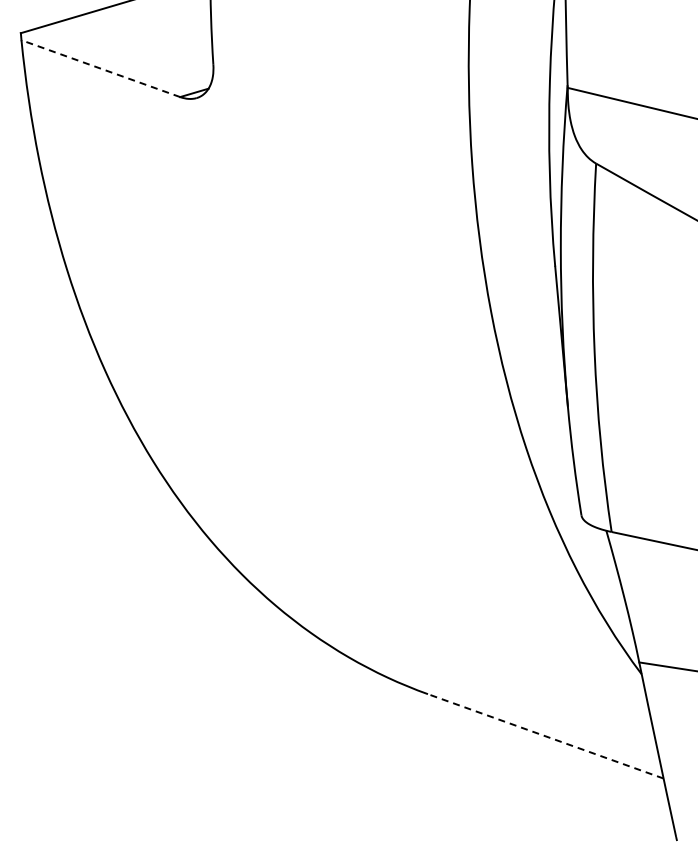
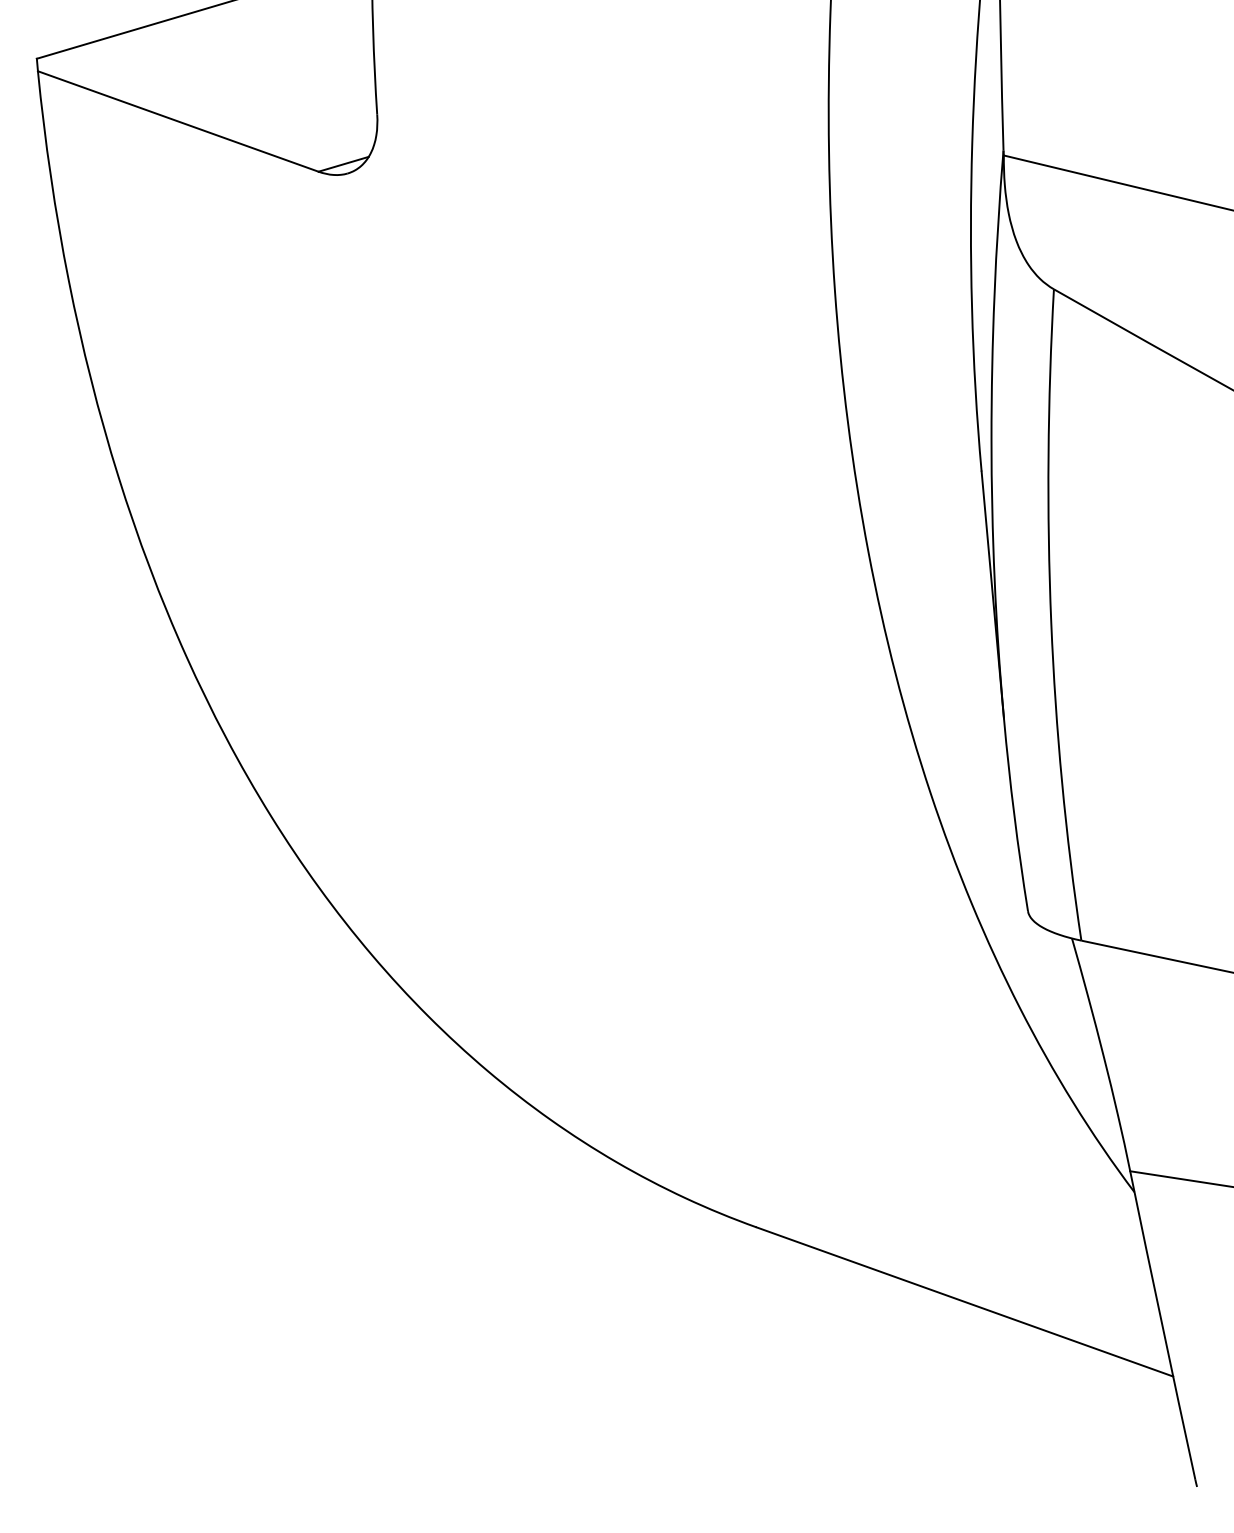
line: (100, 68) -> (177, 121), dashed -> solid
line: (545, 736) -> (964, 1302), dashed -> solid

